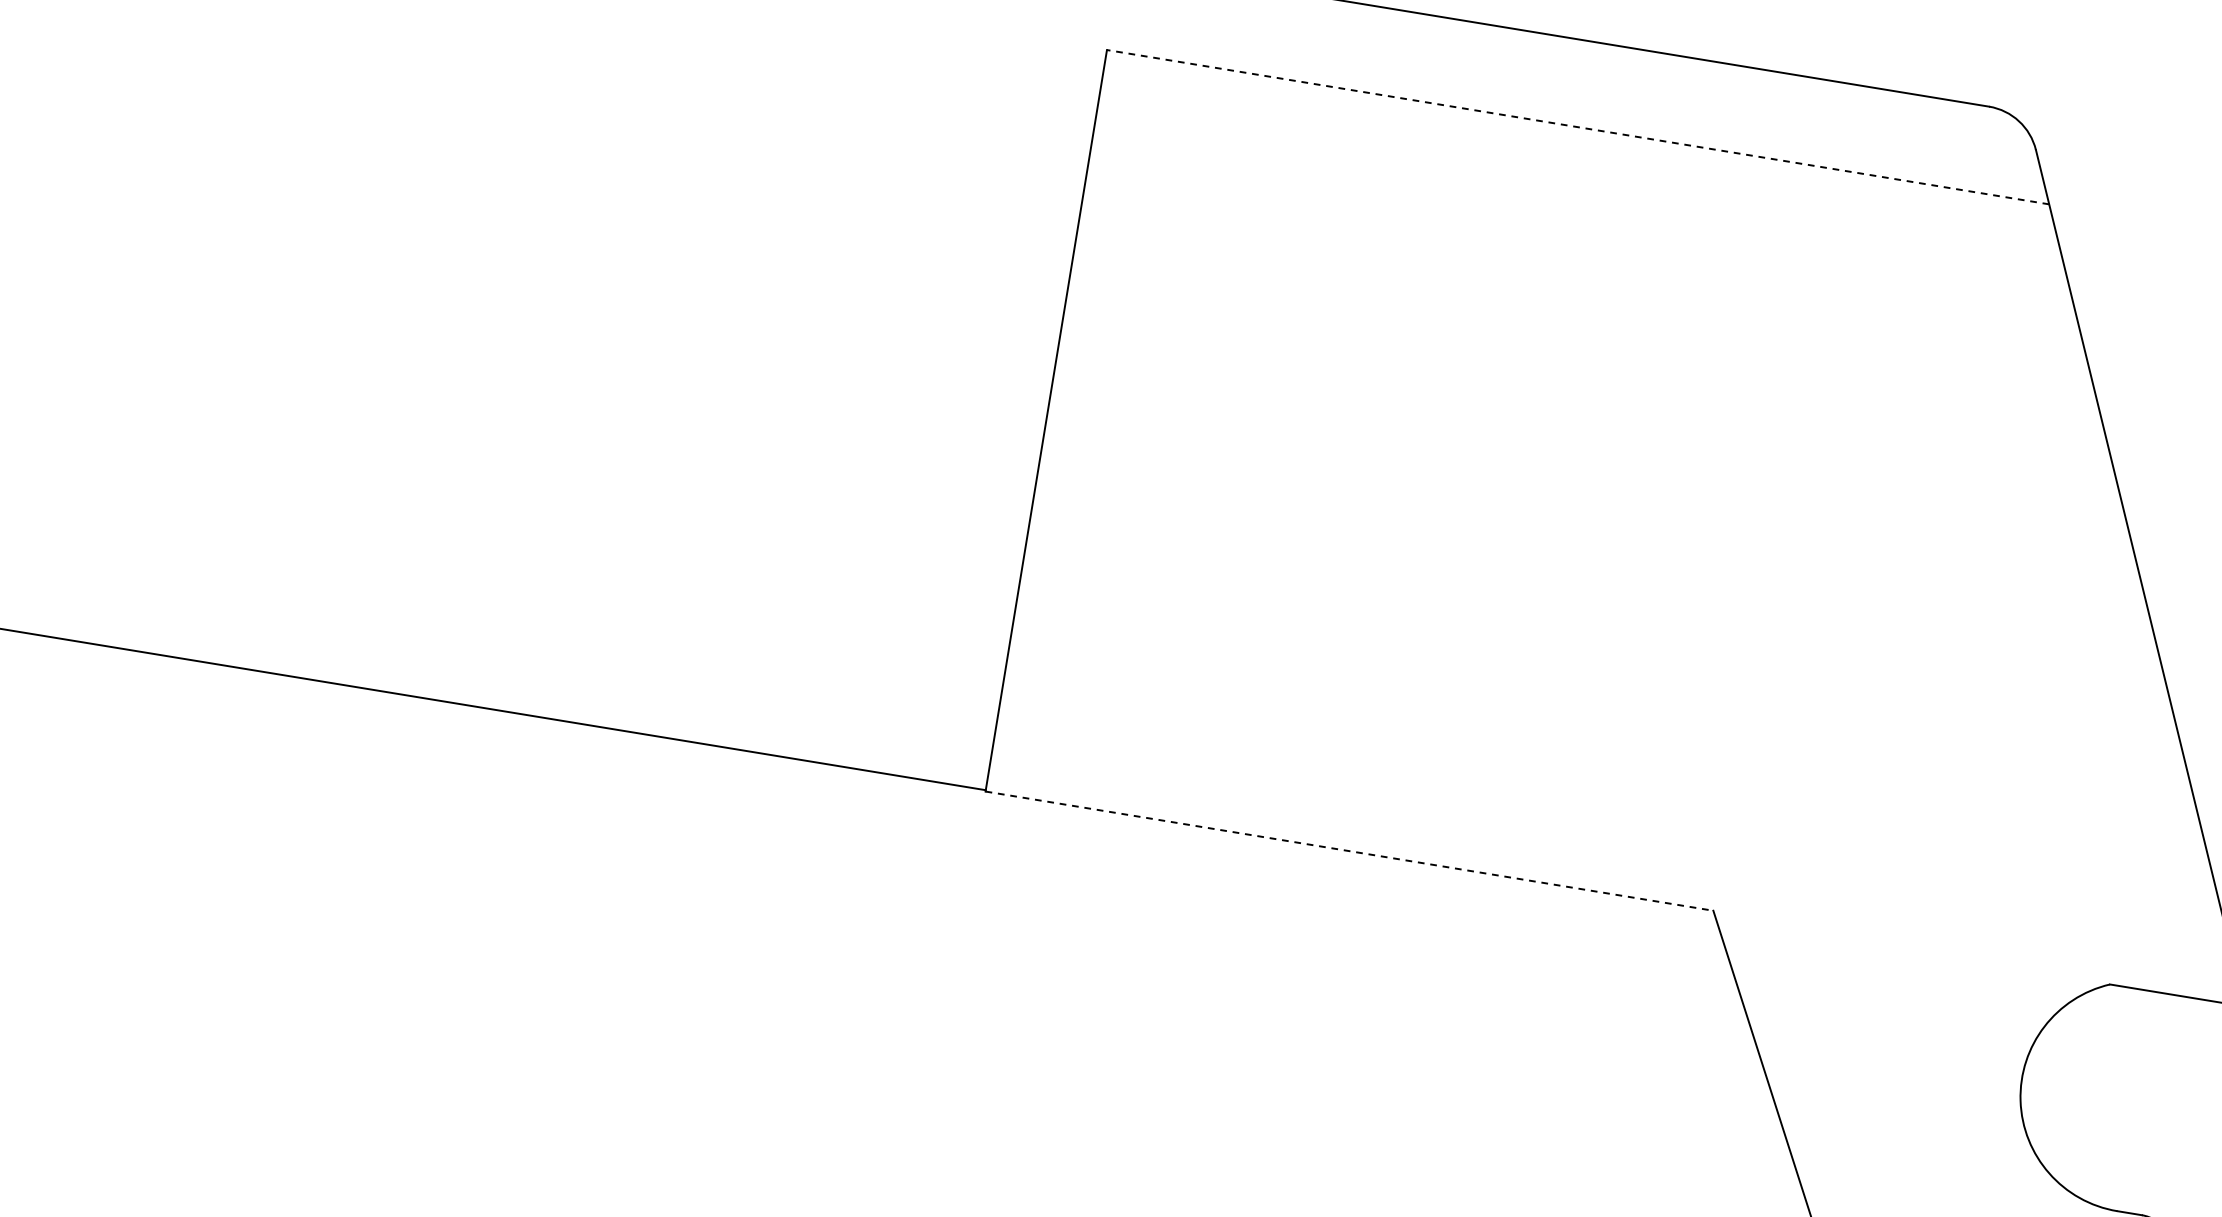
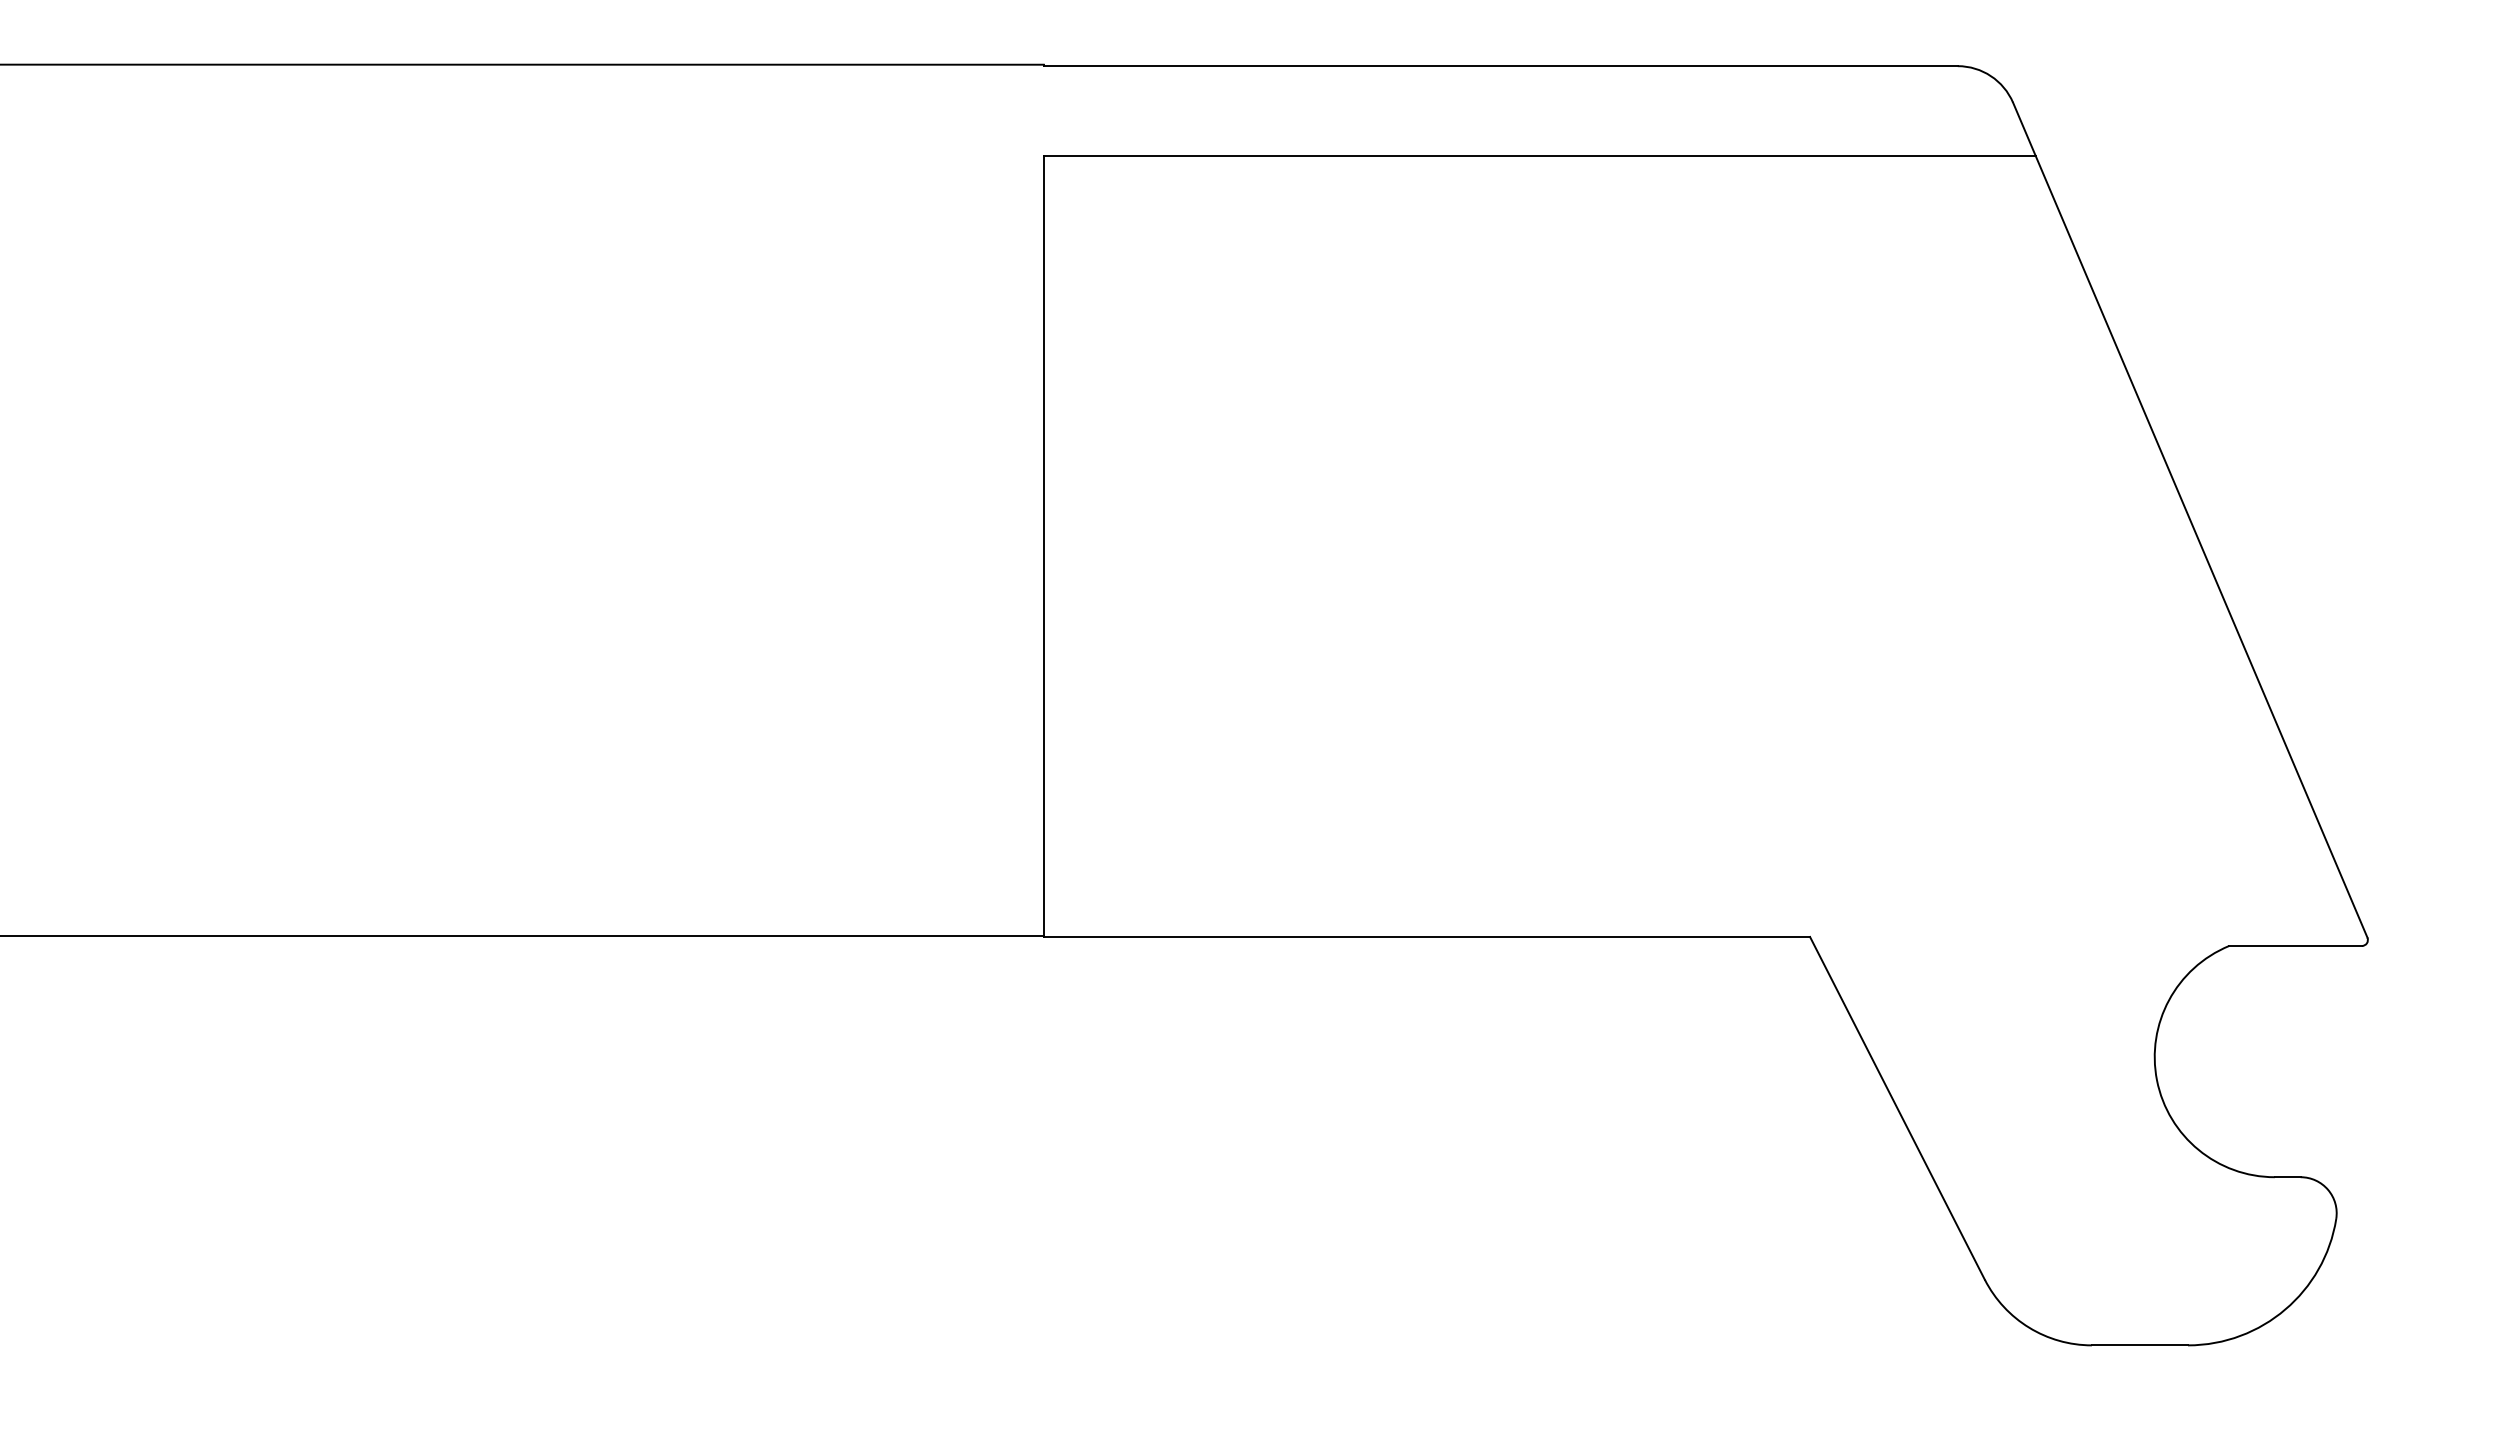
line: (1577, 127) -> (1539, 156), dashed -> solid
line: (1350, 850) -> (1427, 936), dashed -> solid

